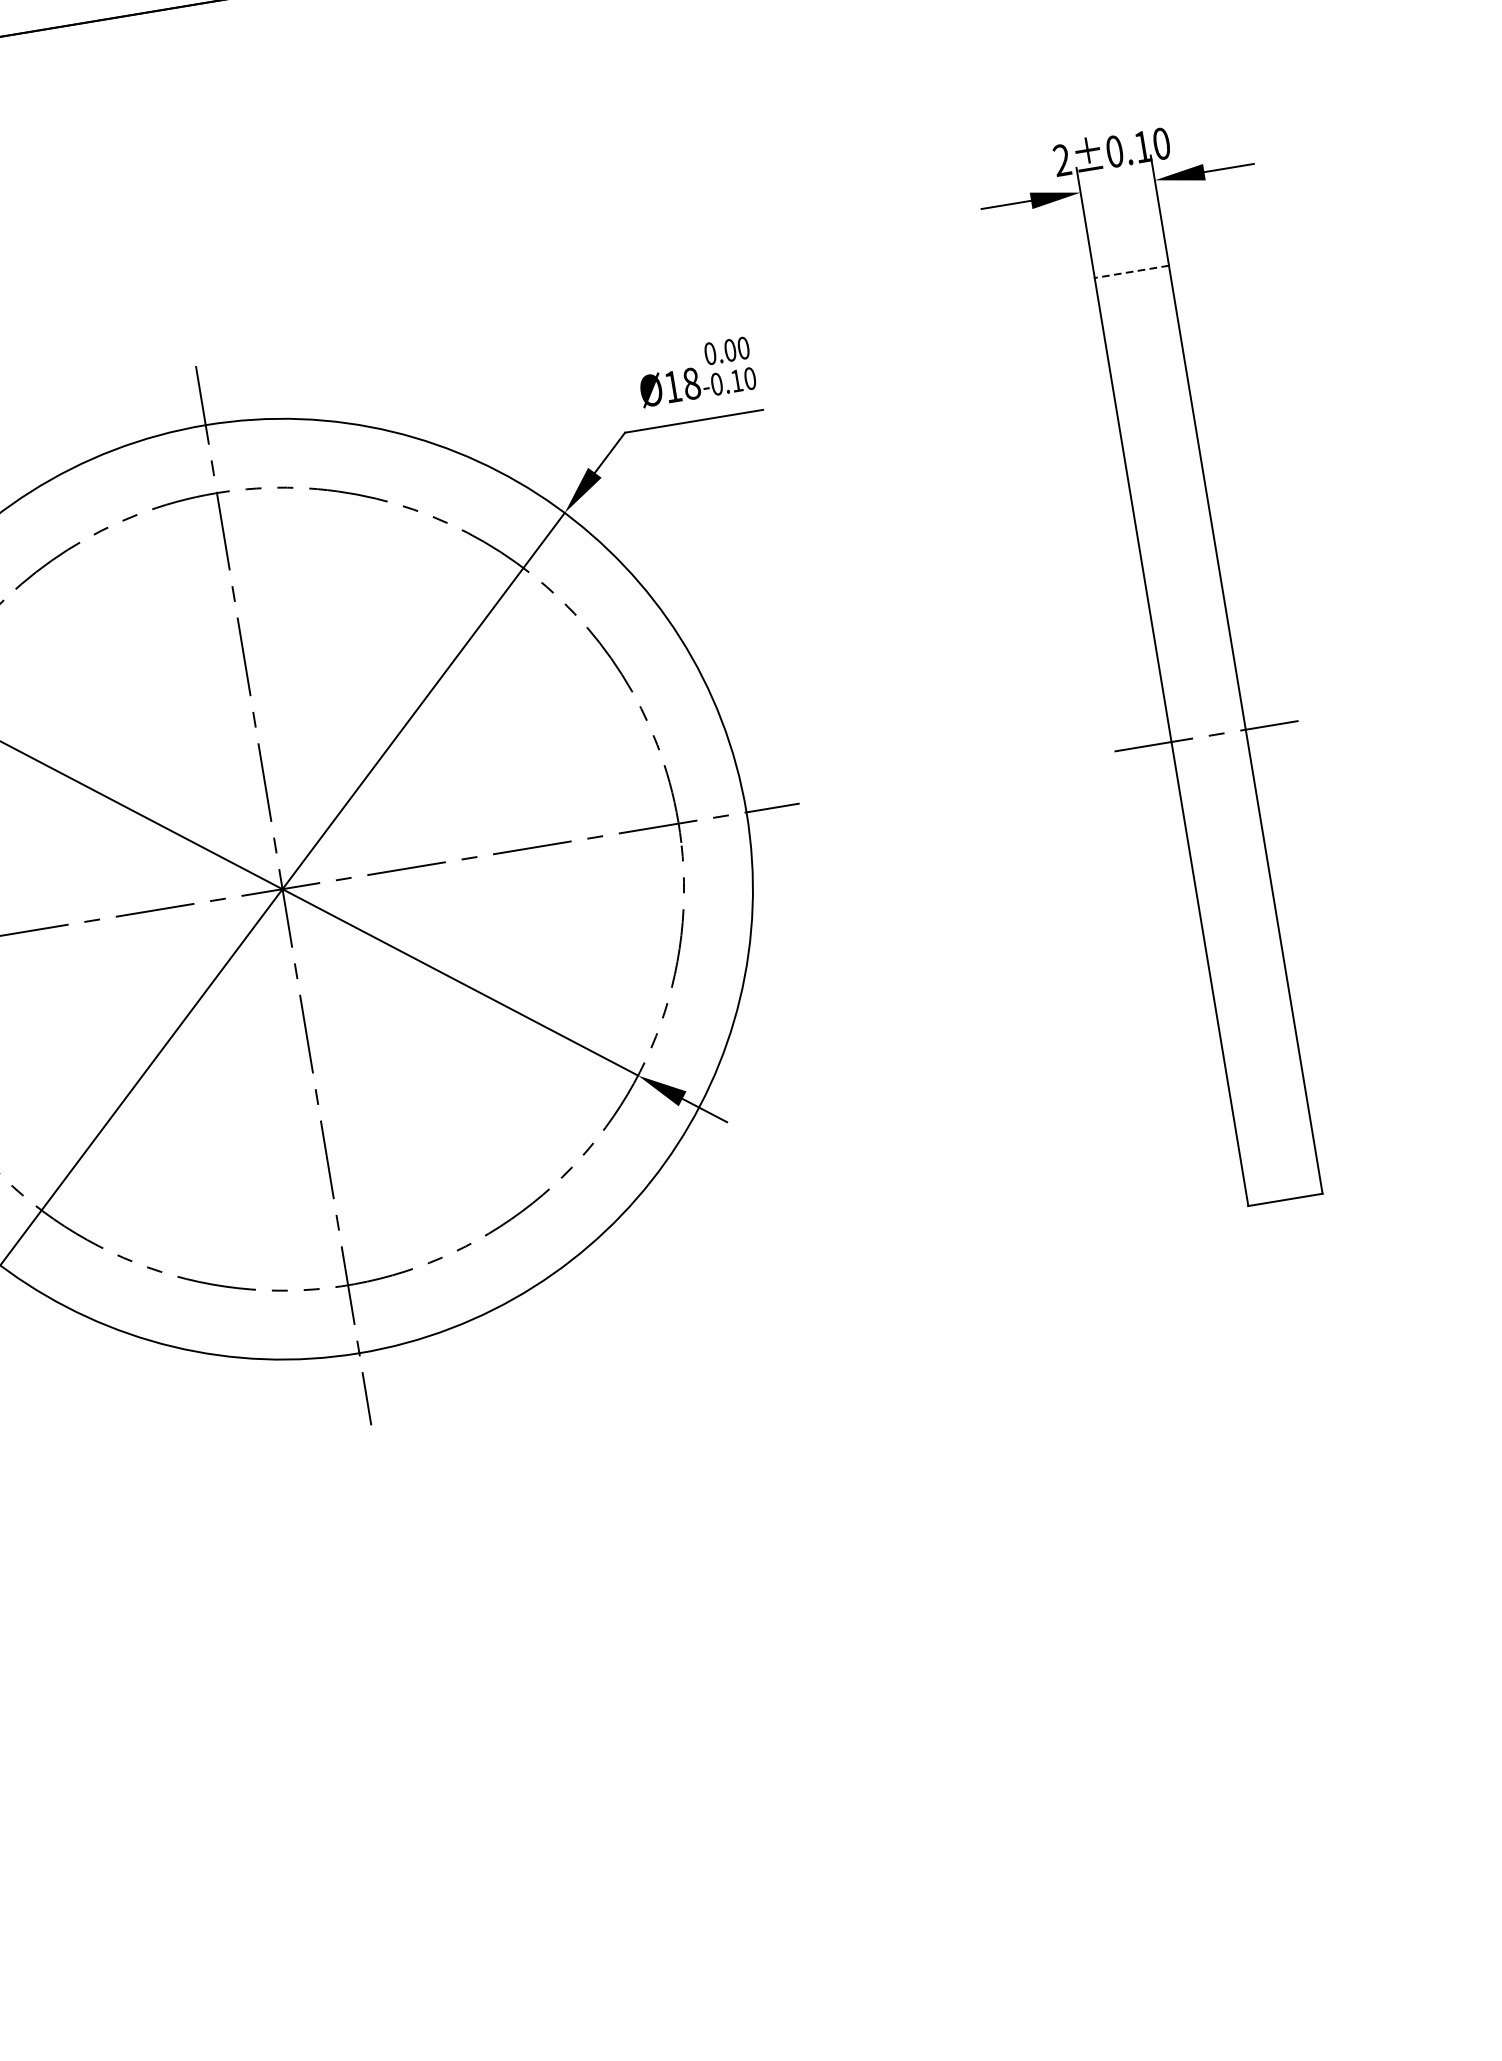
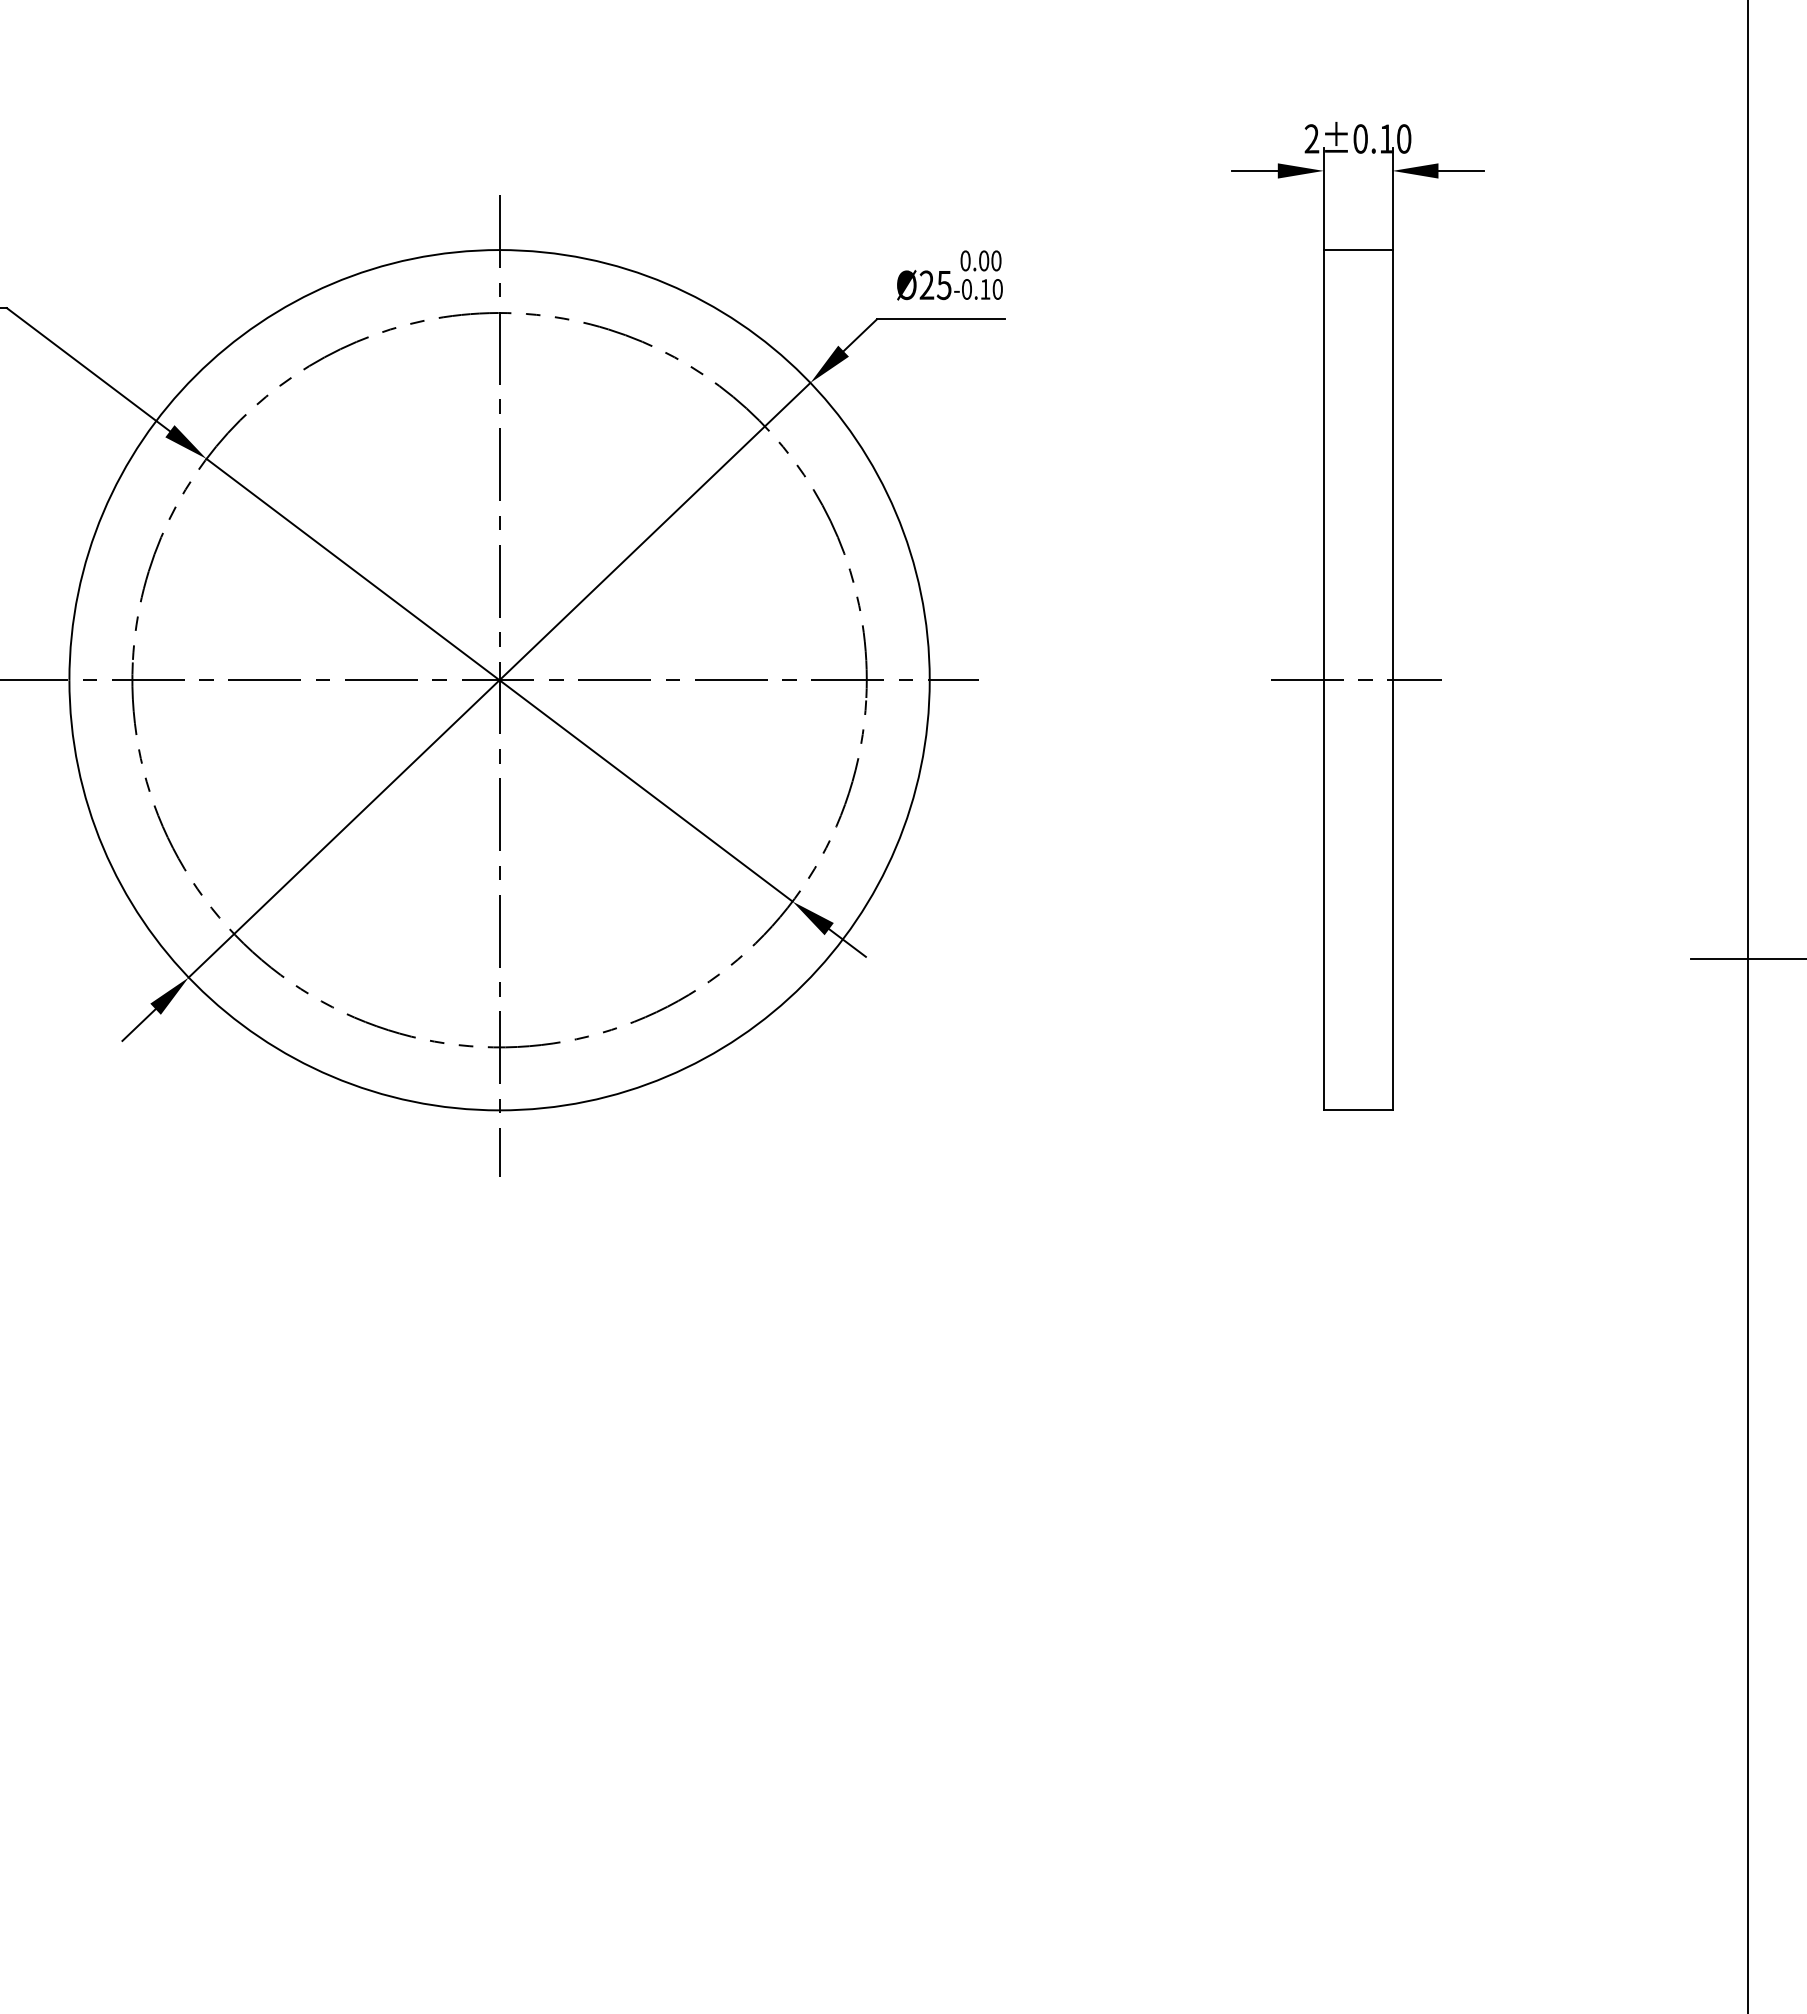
line: (1131, 272) -> (1357, 250), dashed -> solid
text: (682, 384) -> (935, 284), Ø18 -> Ø25

